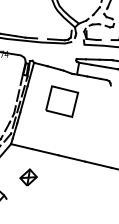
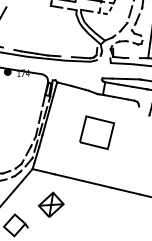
part: (62, 101) -> (97, 132), moved
part: (28, 177) -> (51, 204), size x1.4

